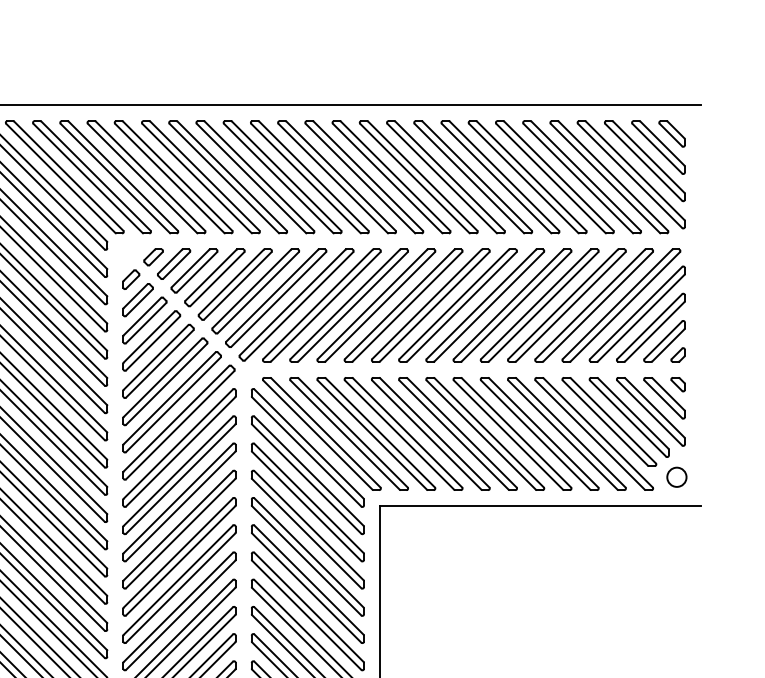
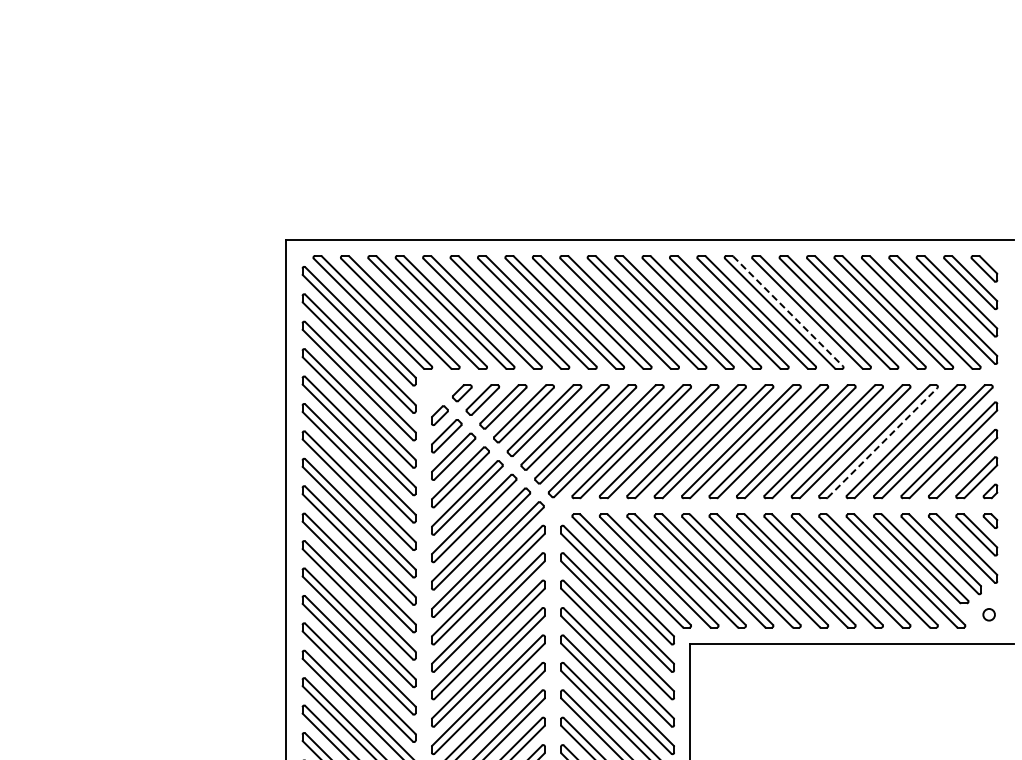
line: (477, 176) -> (788, 311), solid -> dashed
line: (570, 306) -> (882, 442), solid -> dashed
circle: (676, 477) -> (988, 614), size x0.6

